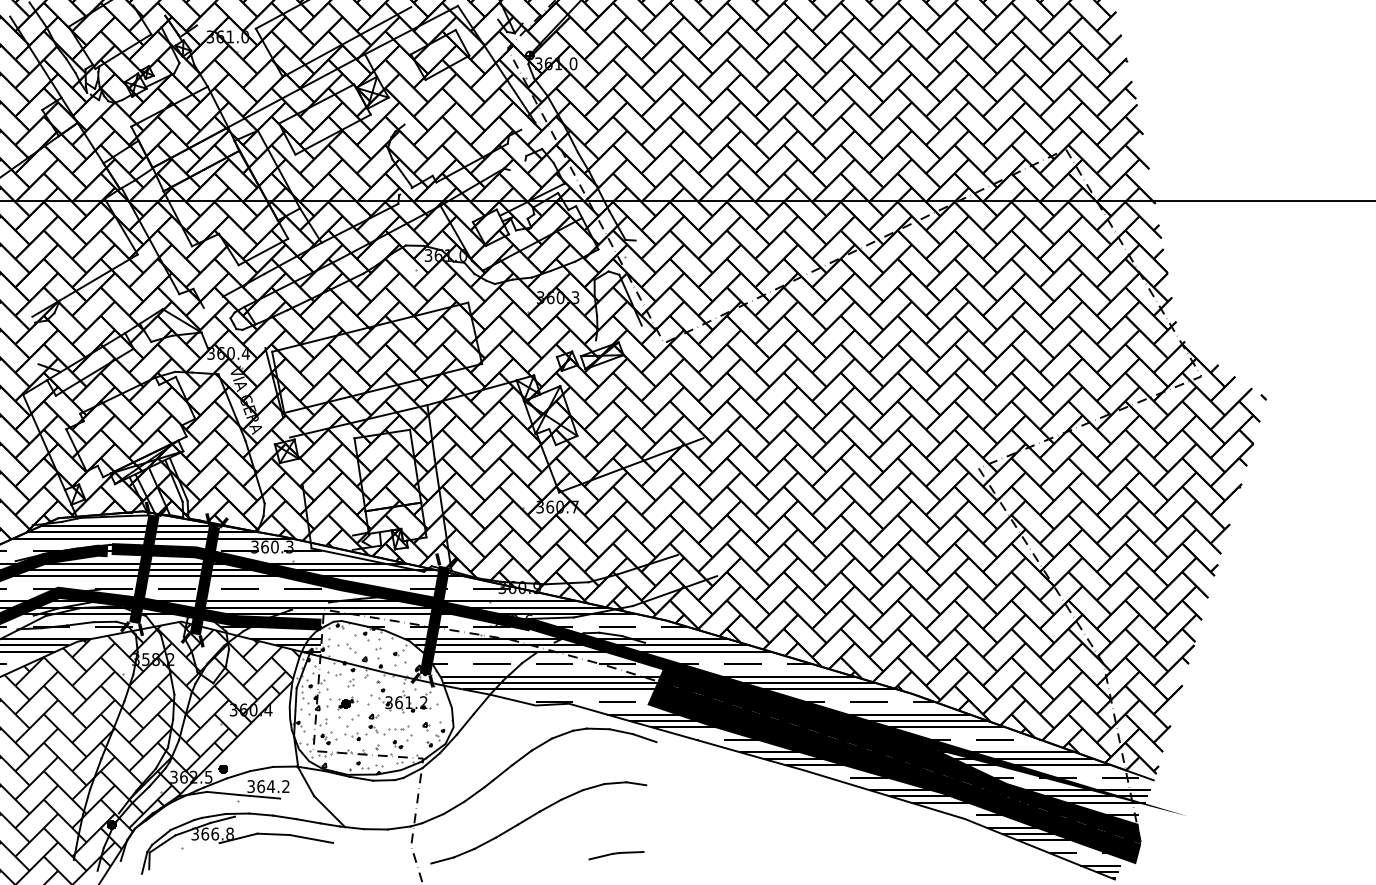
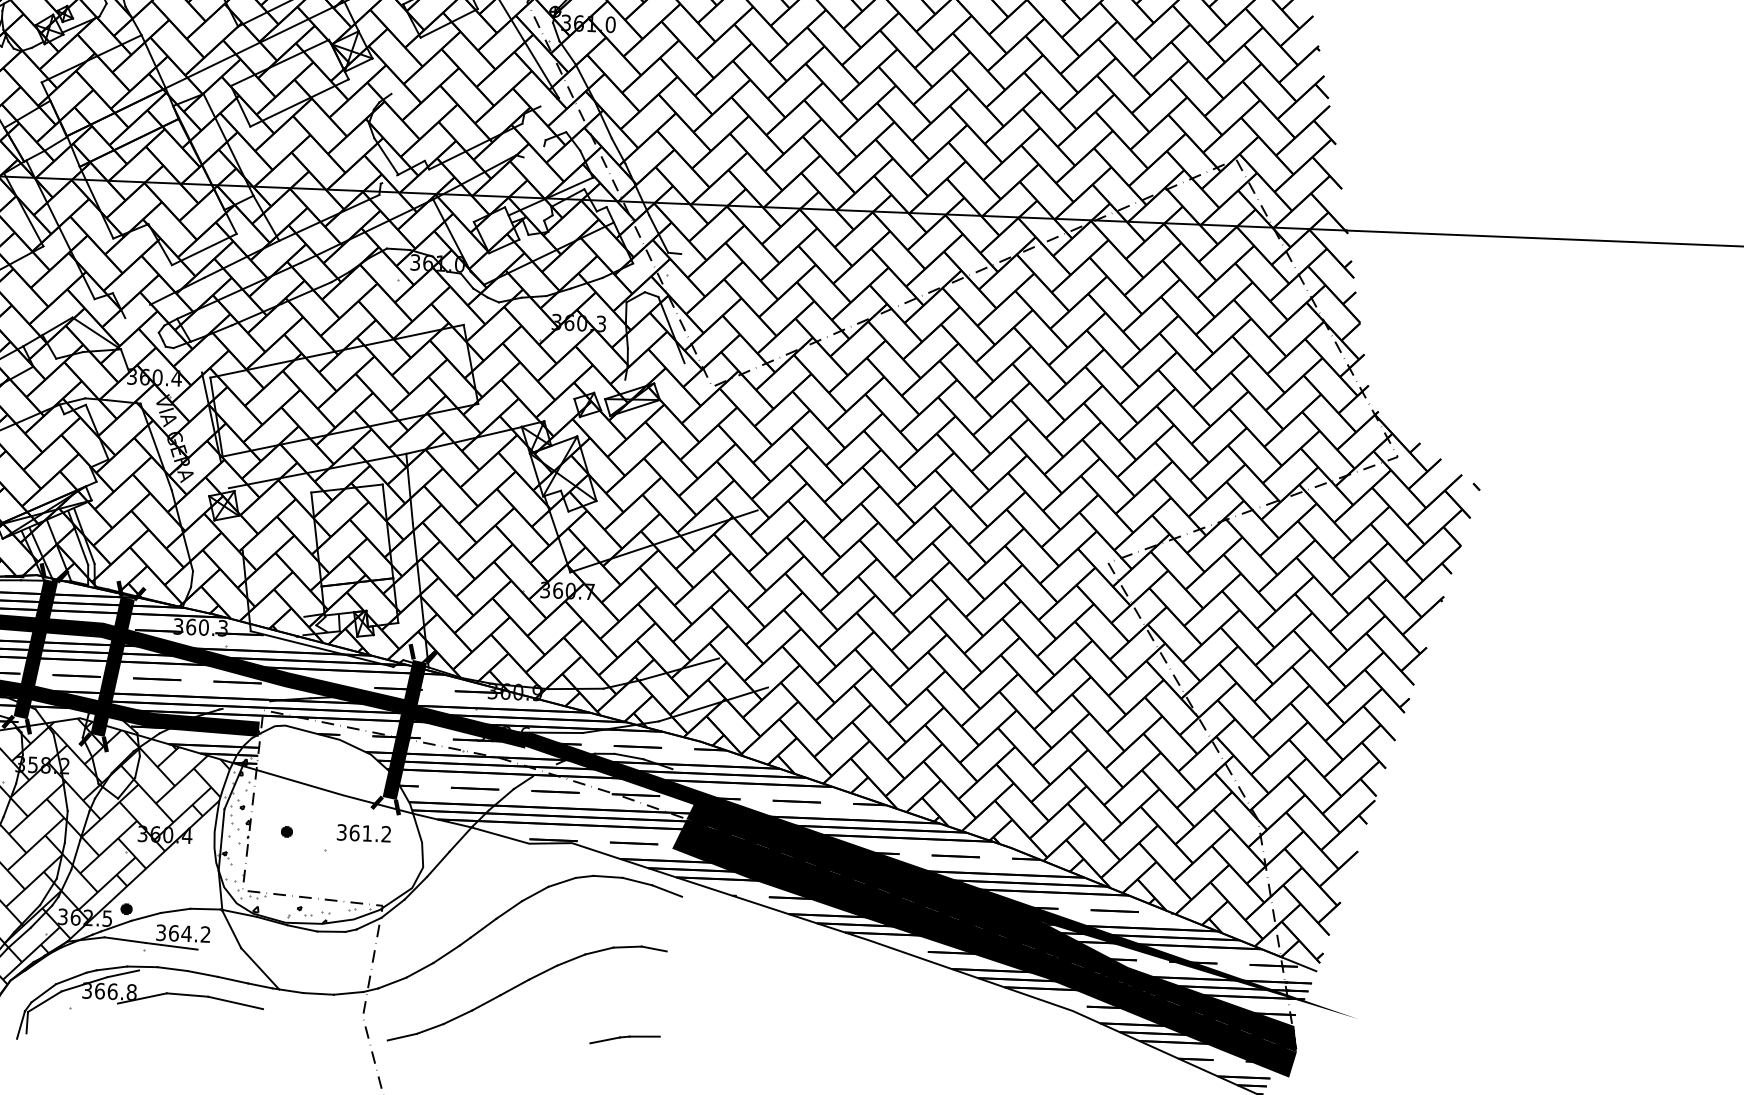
hatch: (384, 689) -> (336, 815), removed

